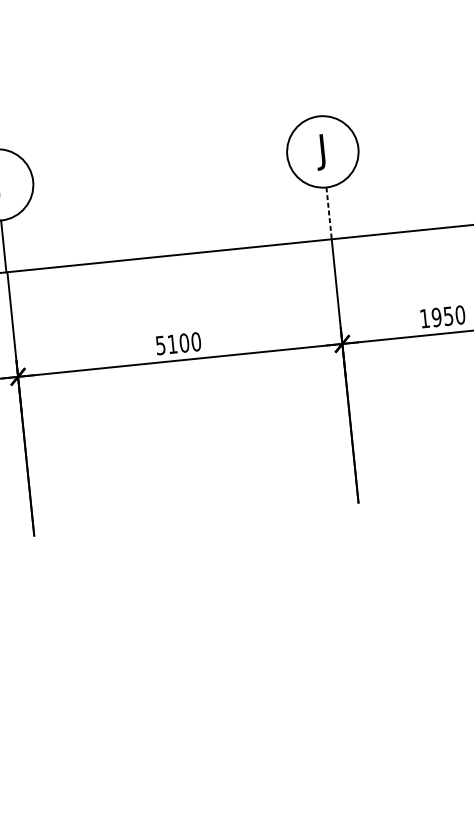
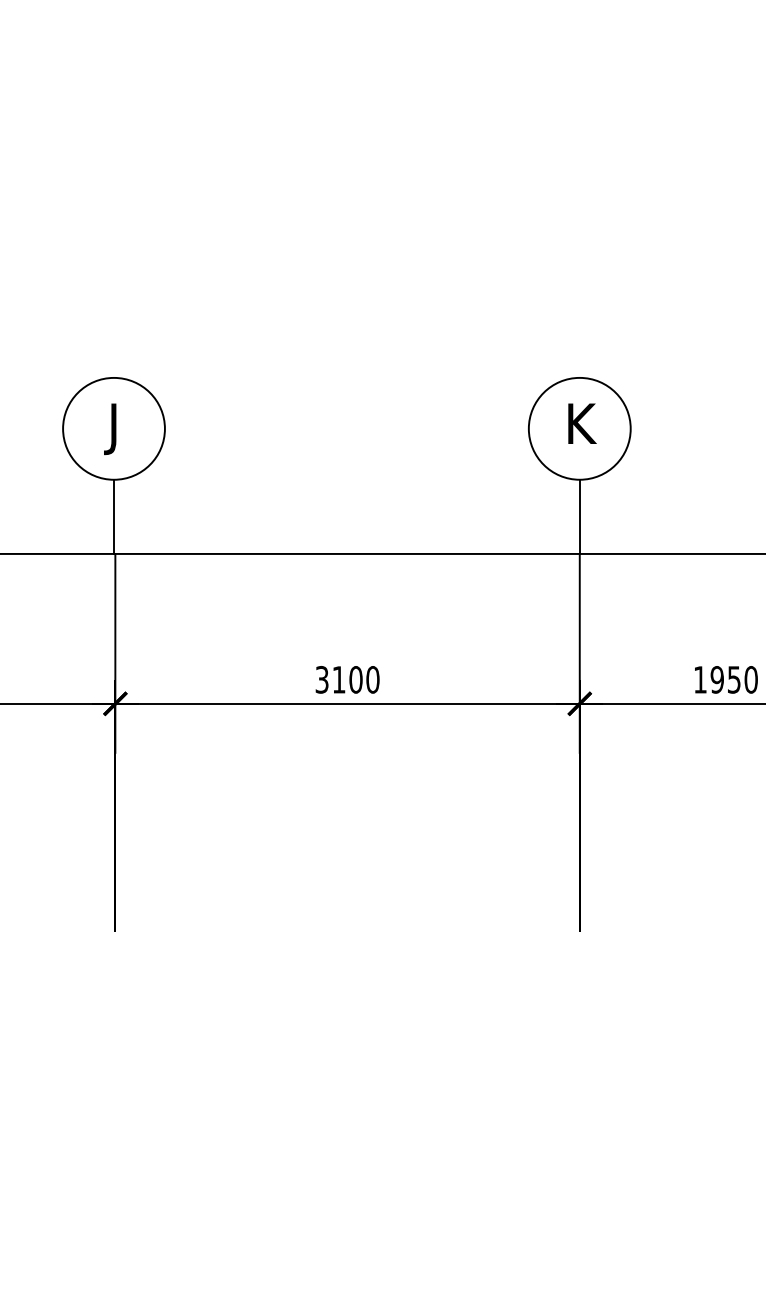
text: (324, 152) -> (582, 429), J -> K
line: (328, 213) -> (579, 517), dashed -> solid
text: (160, 345) -> (322, 679), 5100 -> 3100

